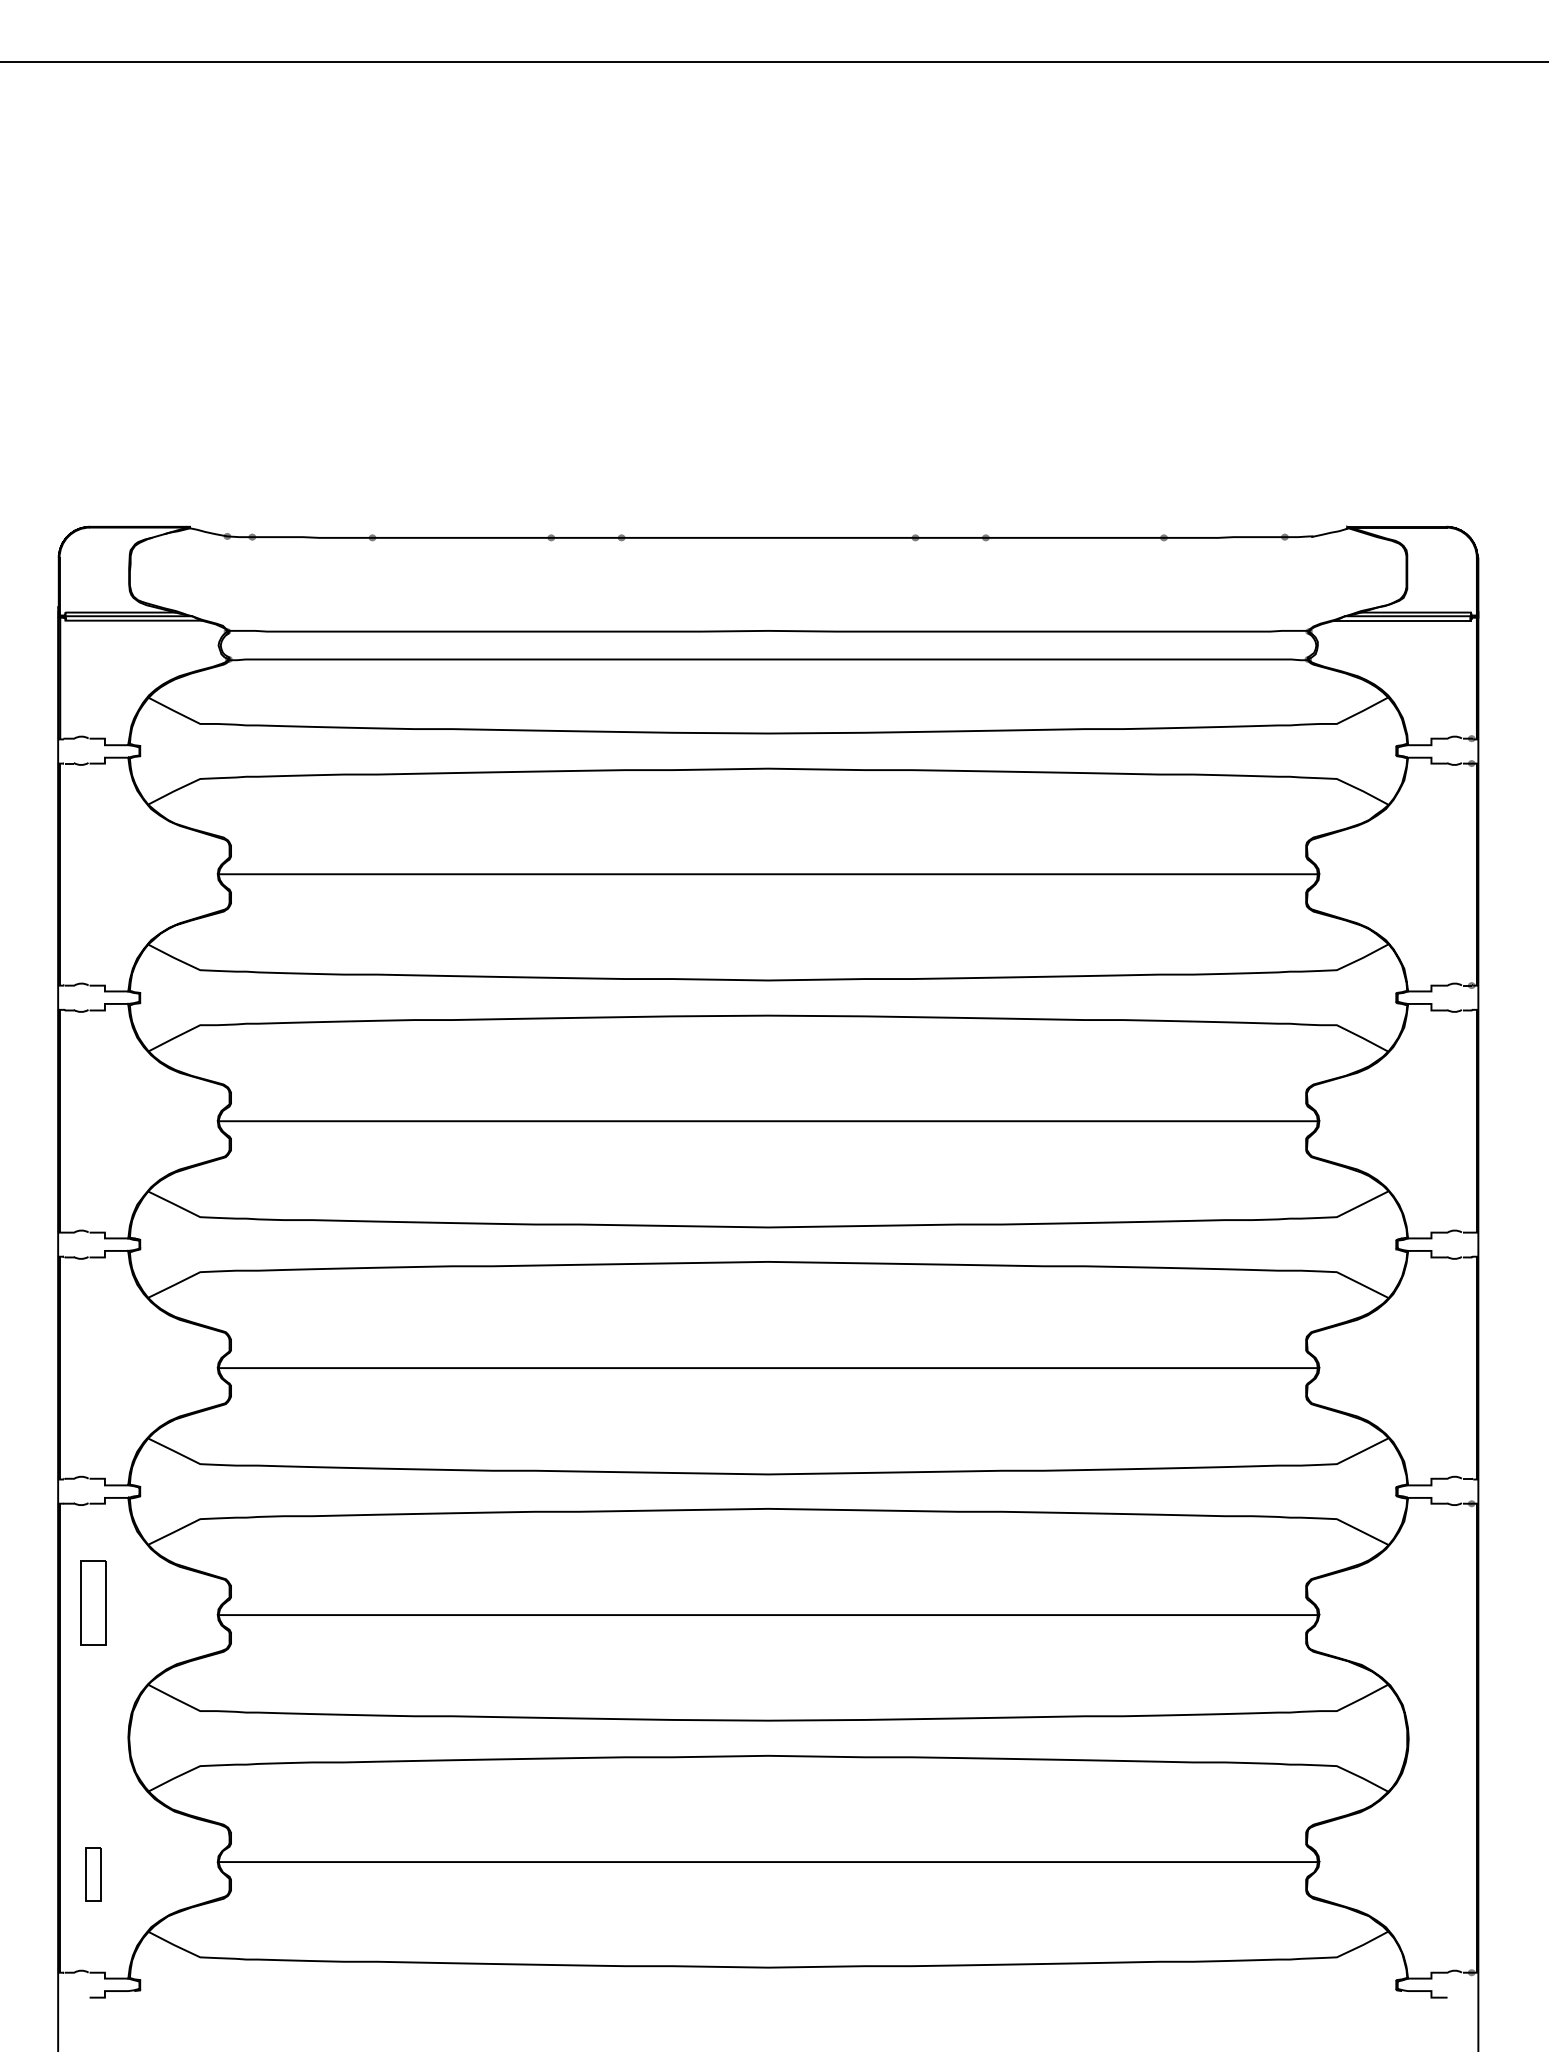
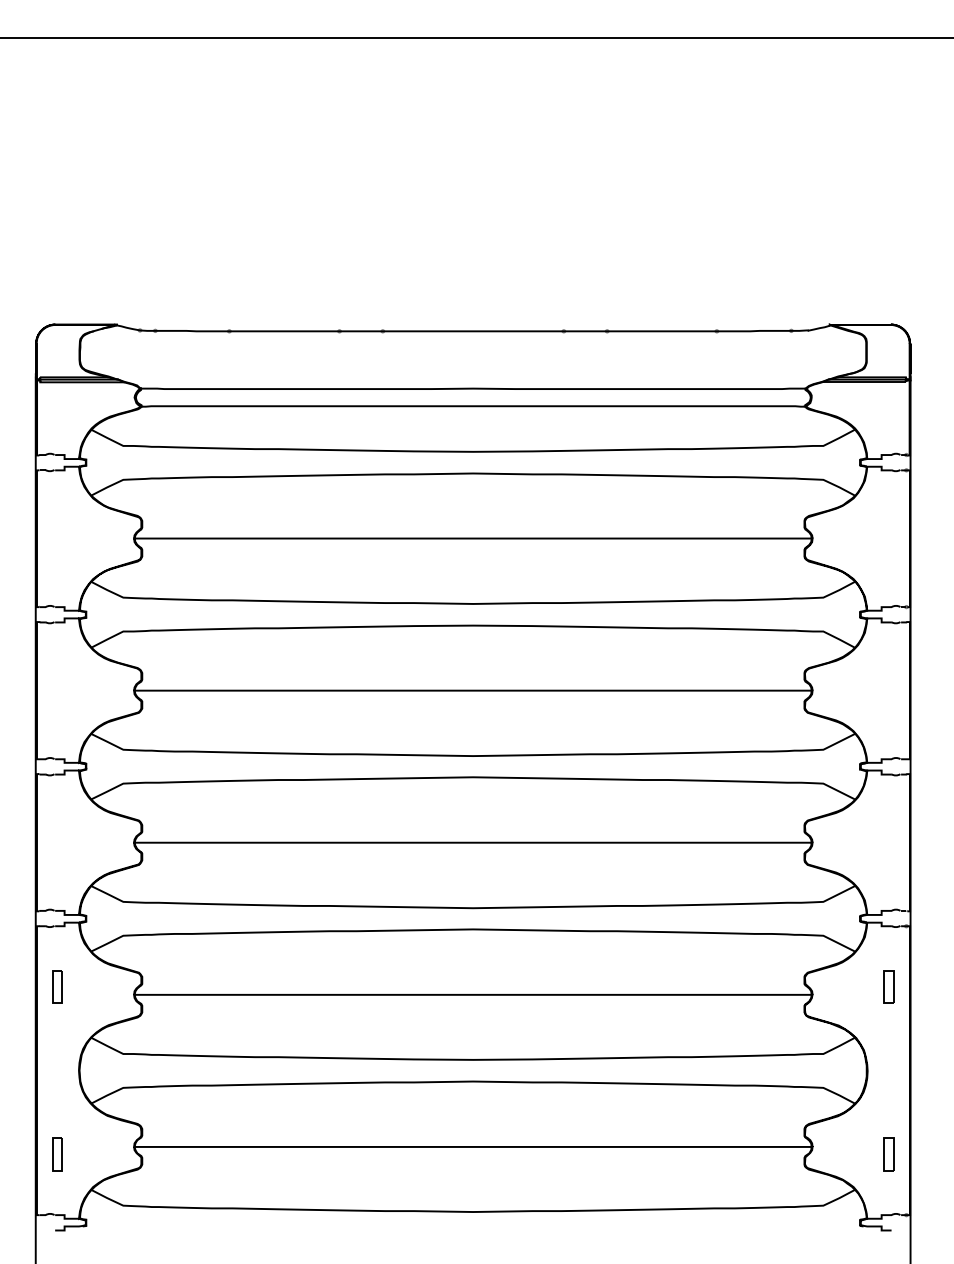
part: (93, 1601) -> (57, 986), size x0.62
part: (1442, 1601) -> (888, 986), added
part: (1442, 1874) -> (888, 1154), added

